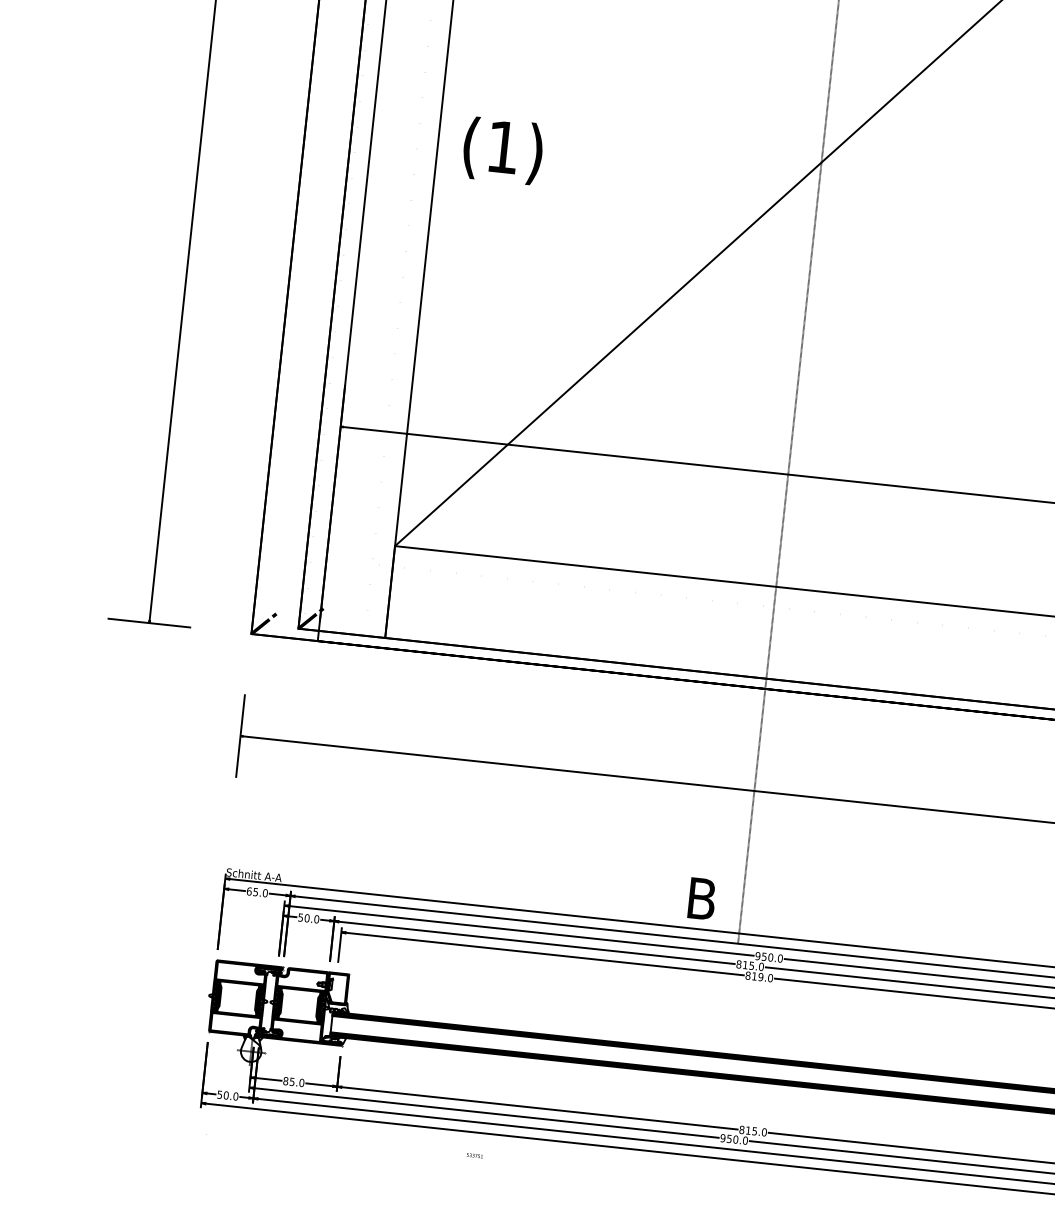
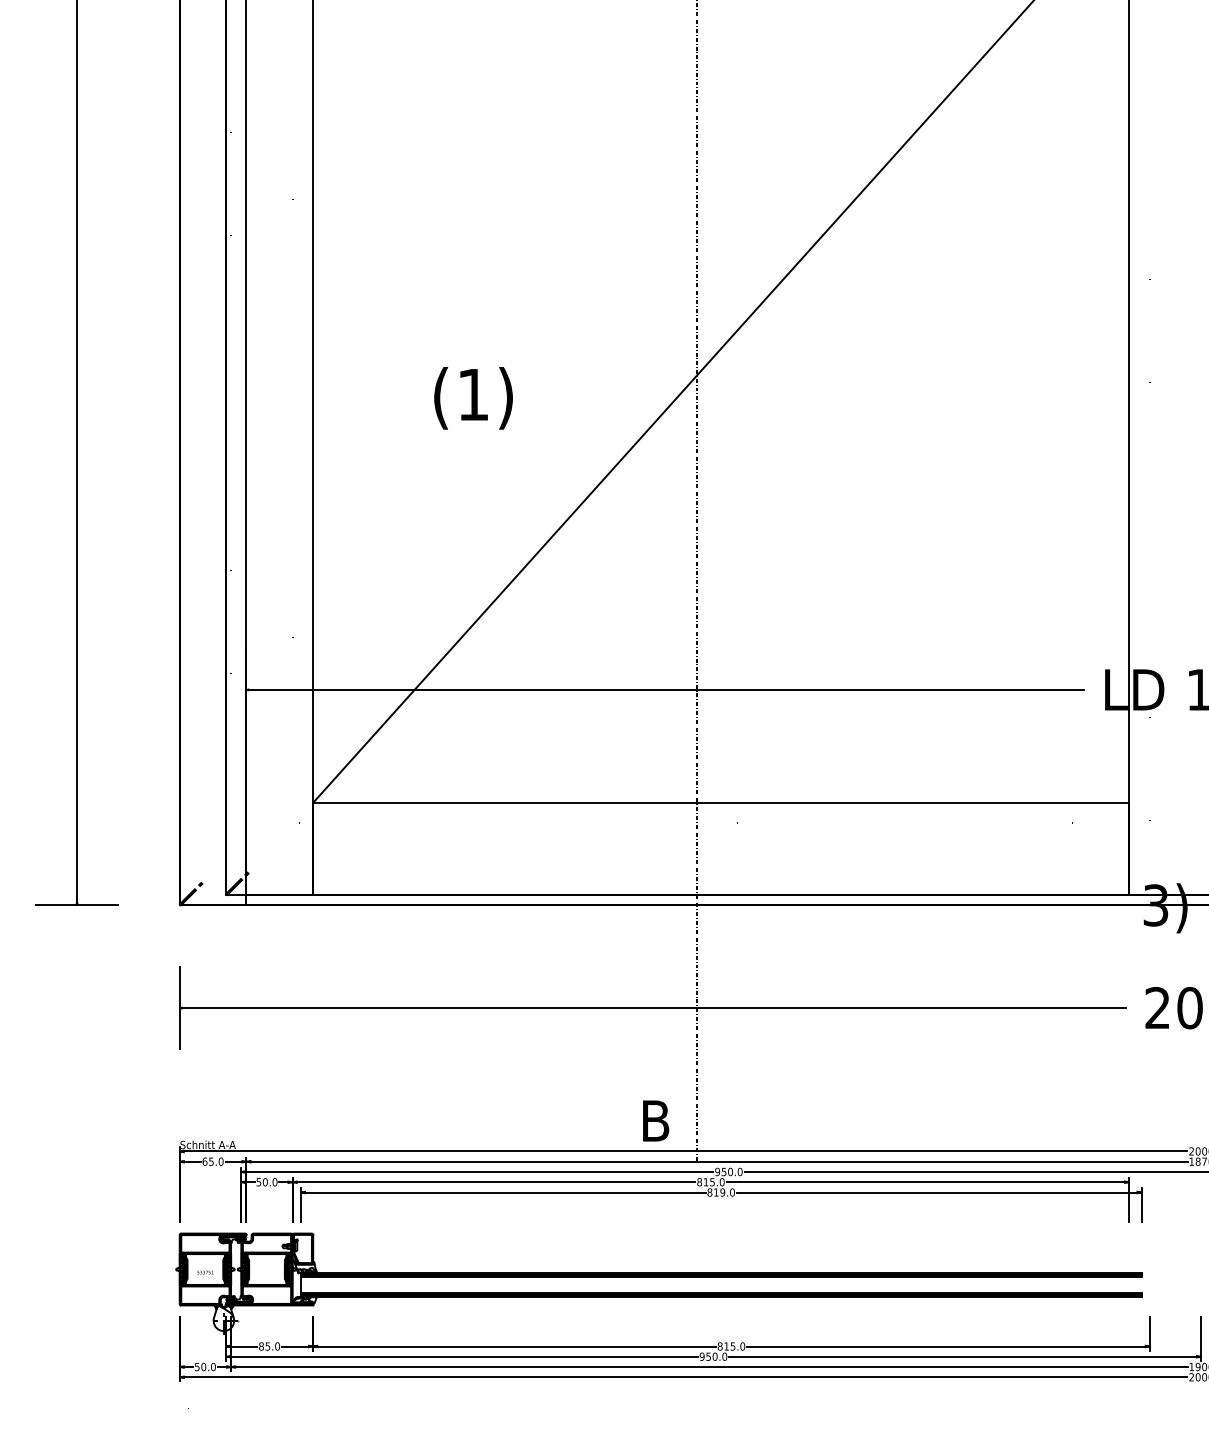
text: (502, 151) -> (473, 398), moved
text: (475, 1155) -> (205, 1272), moved

